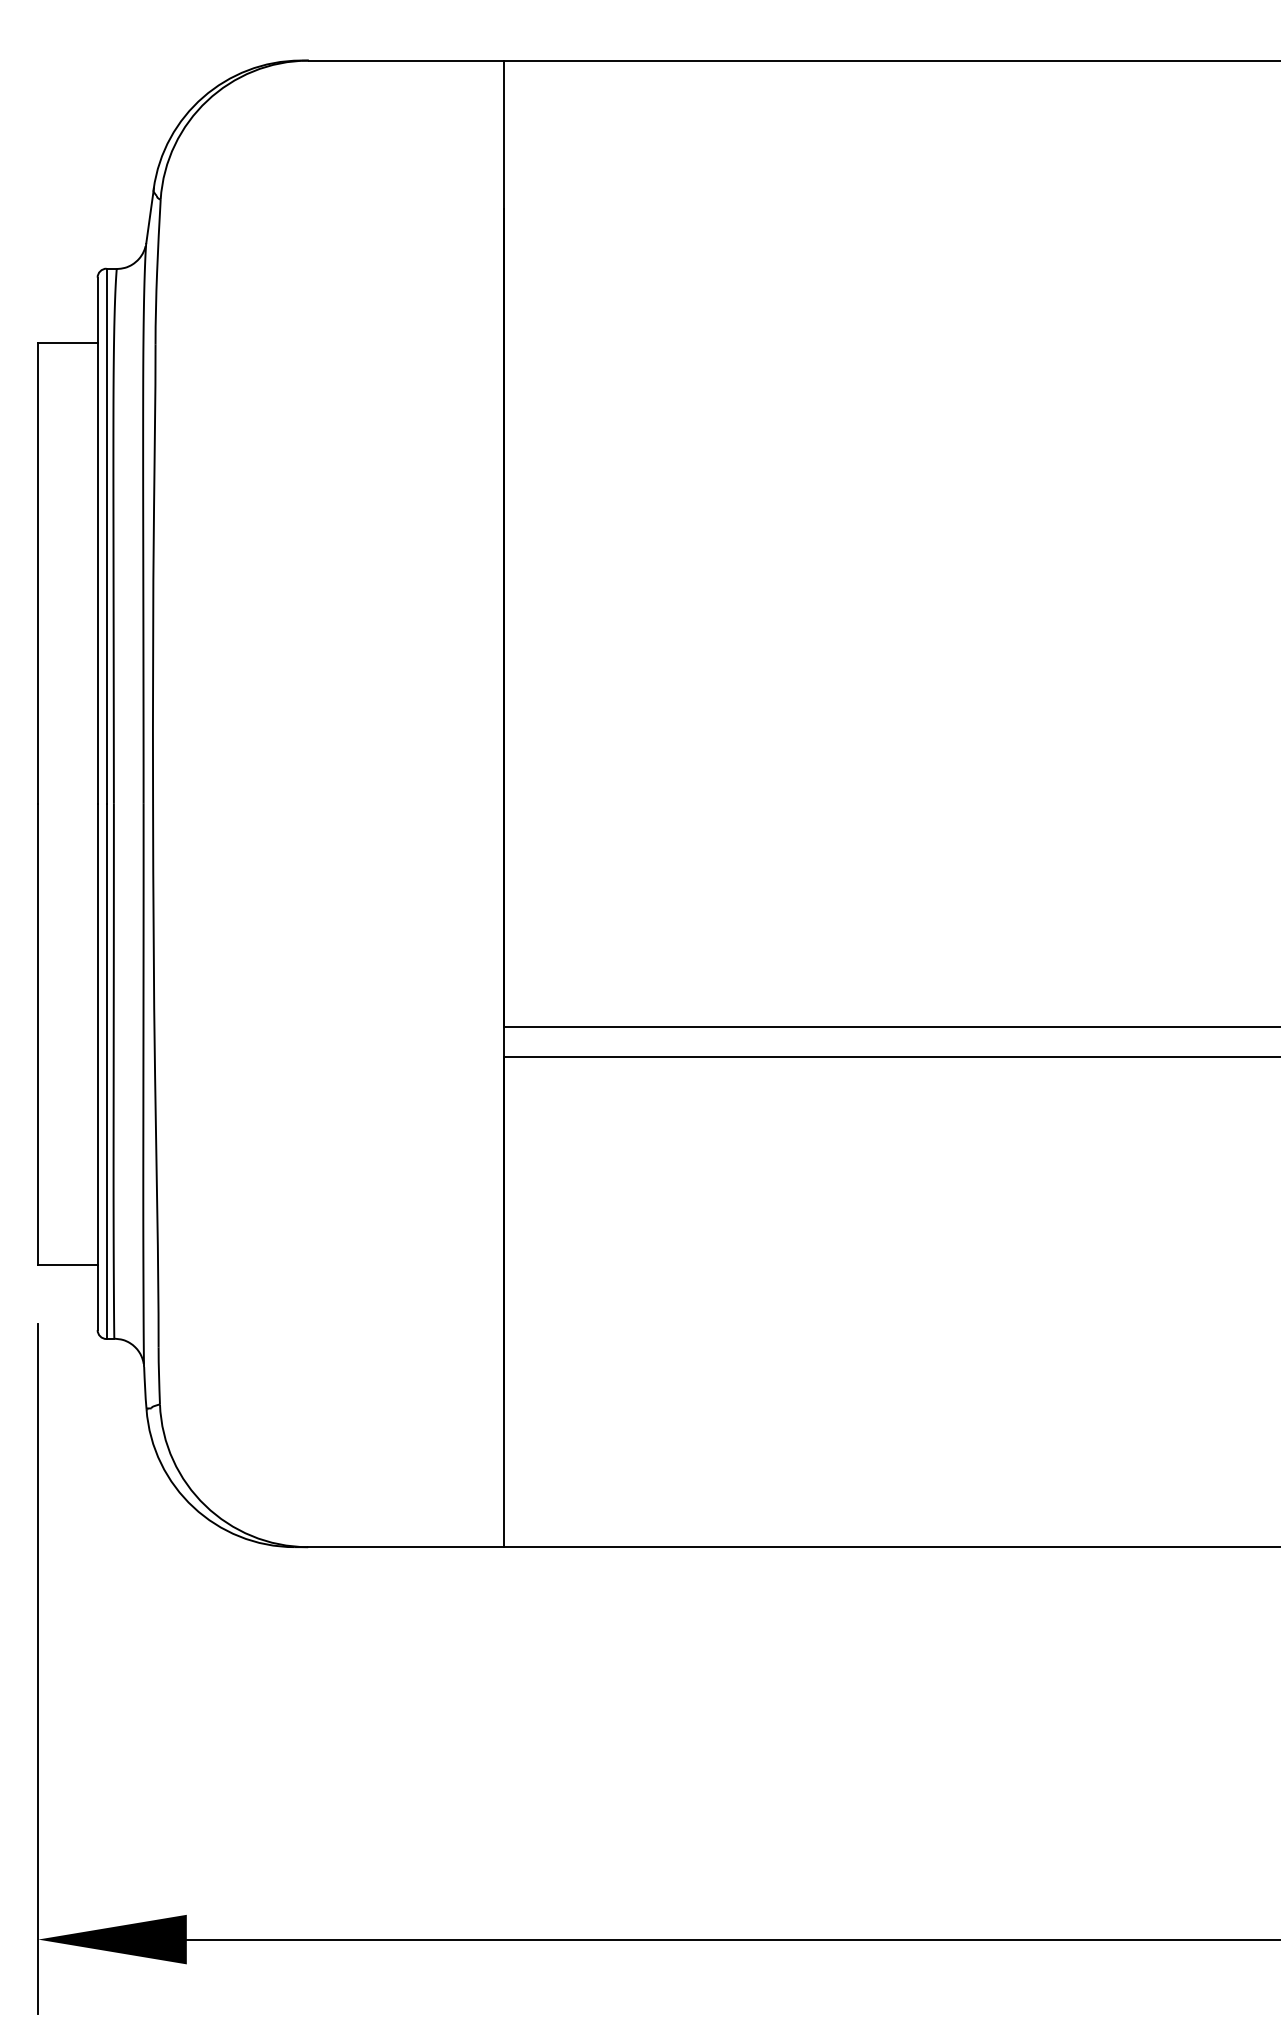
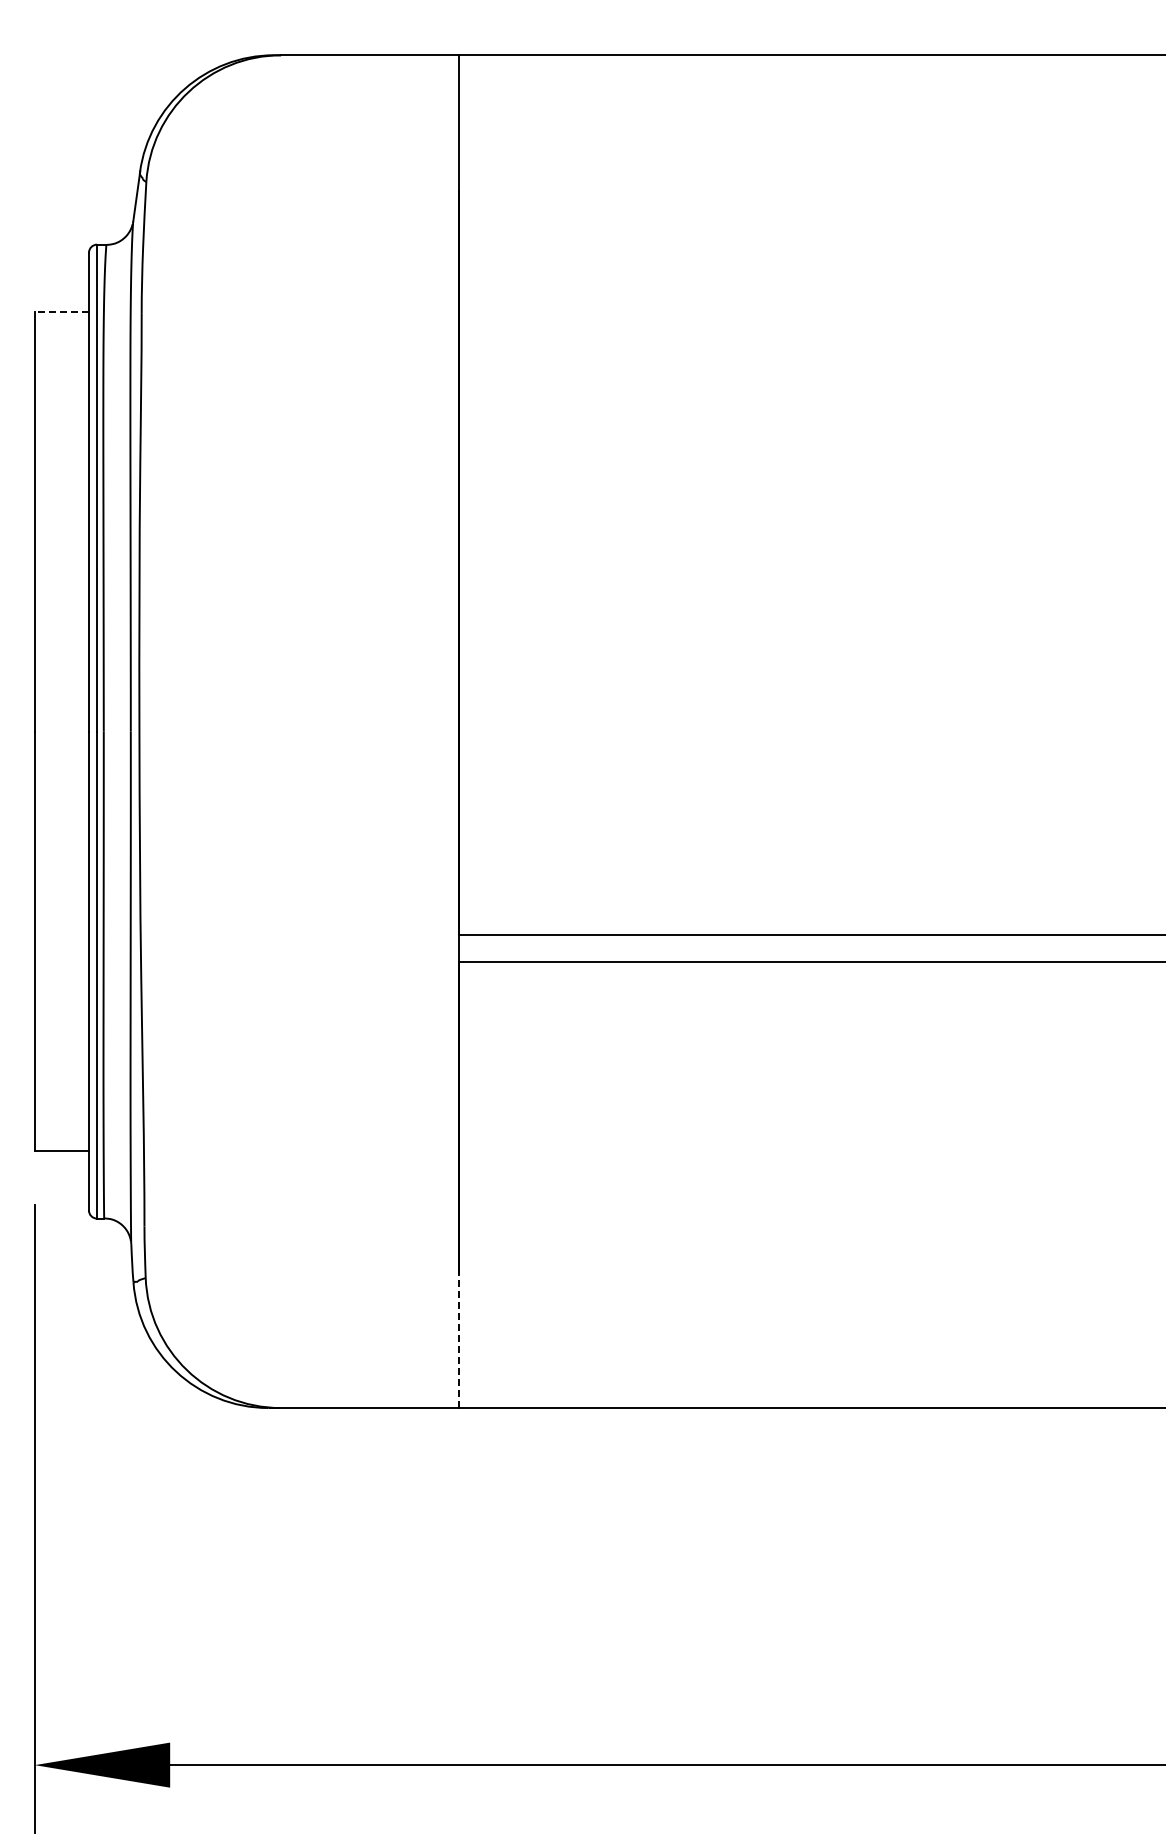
line: (67, 343) -> (61, 312), solid -> dashed
line: (503, 1472) -> (458, 1340), solid -> dashed

